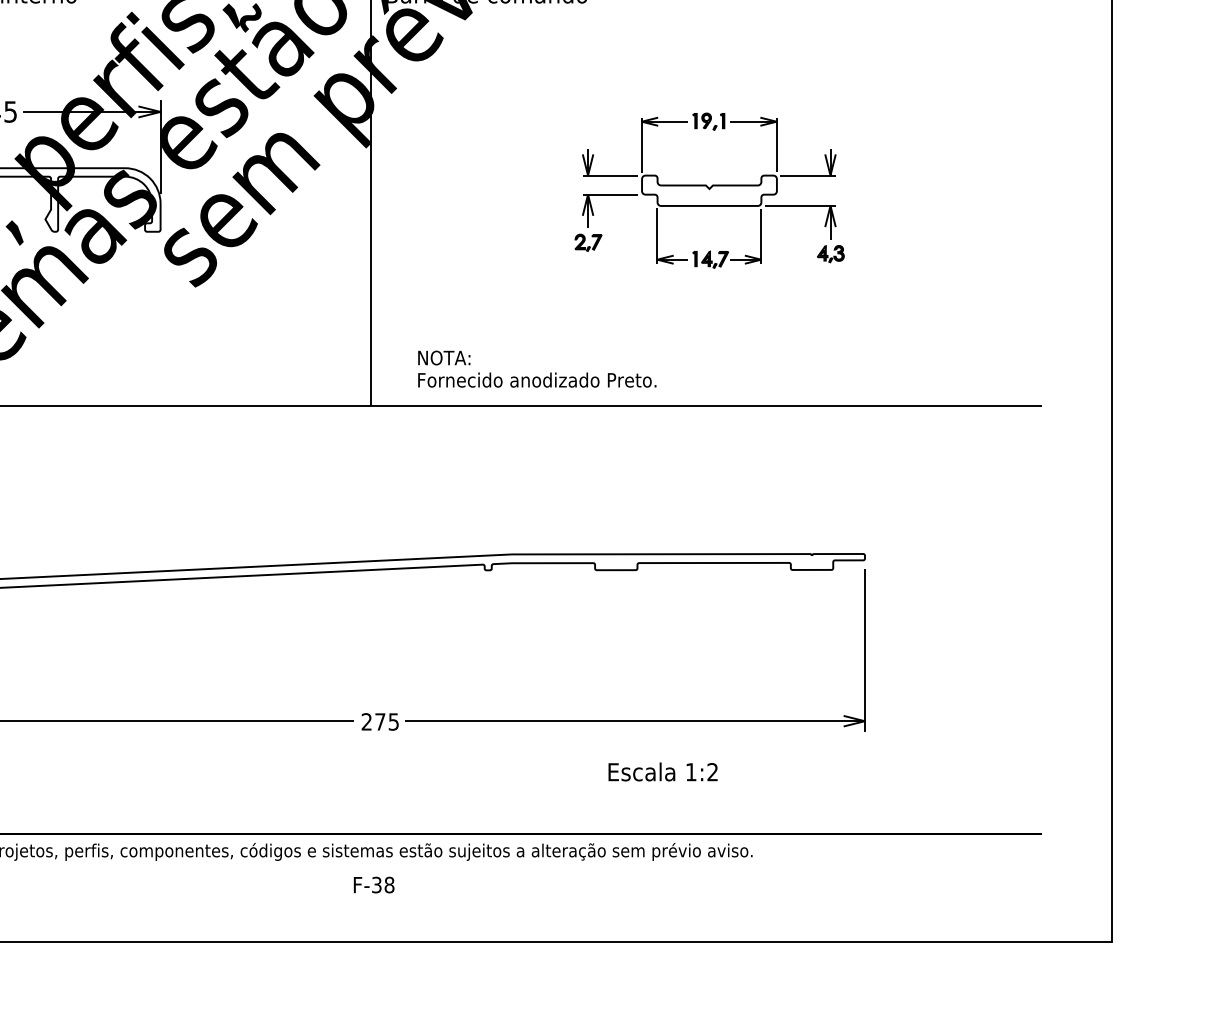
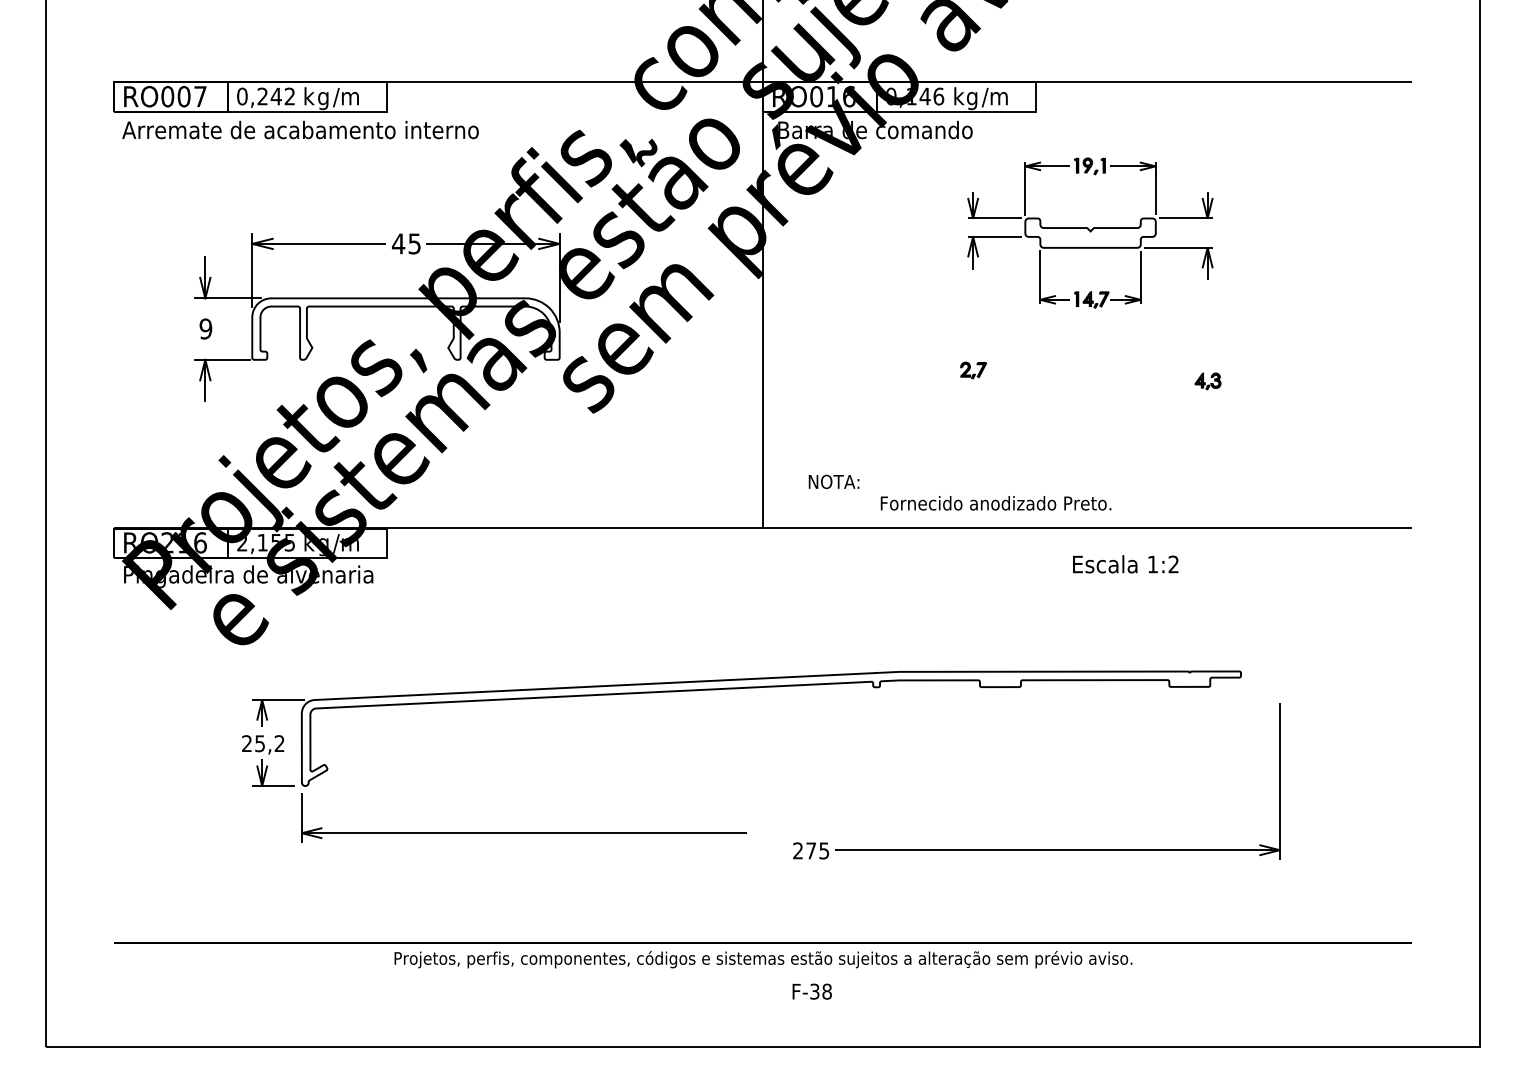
part: (709, 190) -> (1090, 232), moved
text: (536, 380) -> (995, 503), moved
part: (613, 720) -> (1036, 849), moved
text: (662, 772) -> (1125, 564), moved
text: (373, 884) -> (811, 991), moved

